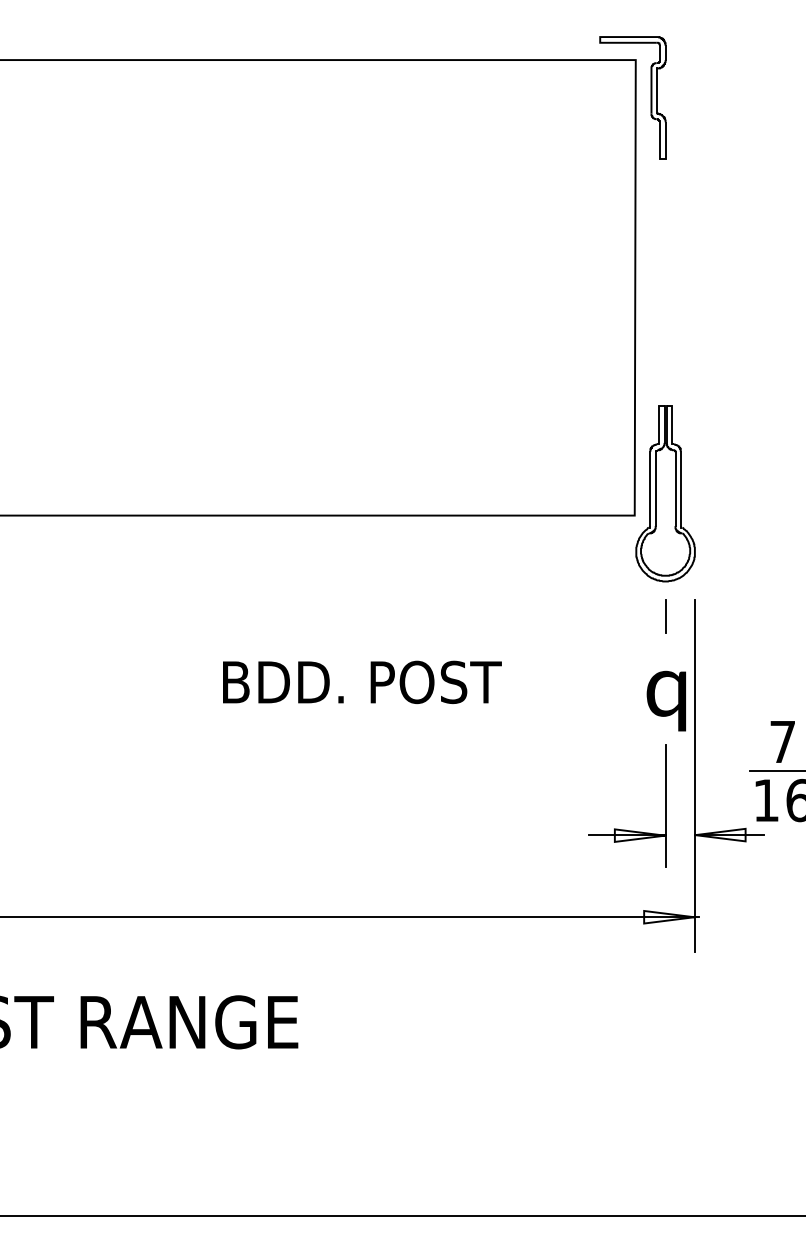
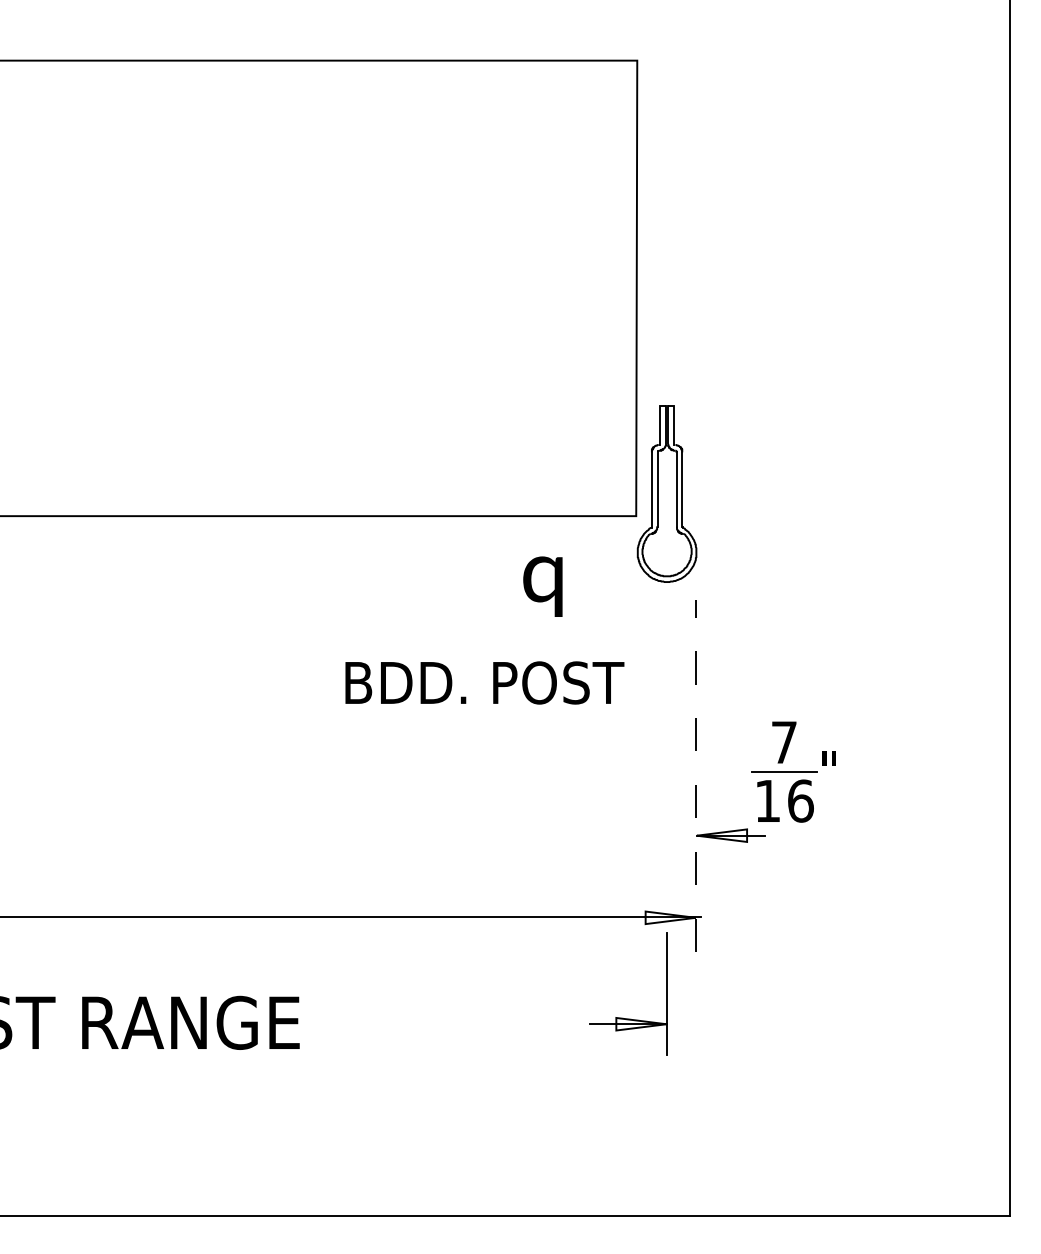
part: (651, 97) -> (652, 98), removed
line: (666, 615) -> (667, 616), removed
text: (362, 681) -> (484, 682), moved
text: (666, 700) -> (542, 586), moved
line: (695, 775) -> (696, 776), solid -> dashed
part: (622, 828) -> (623, 1017), moved

